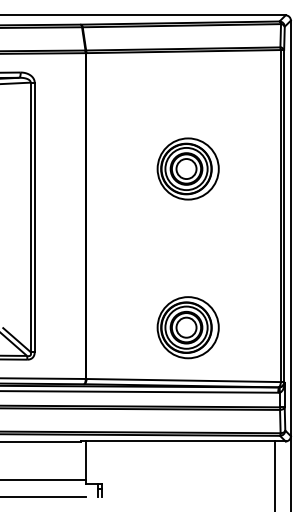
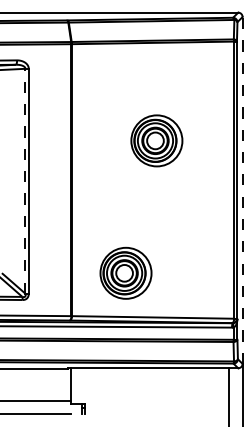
line: (30, 217) -> (25, 181), solid -> dashed
line: (290, 228) -> (242, 190), solid -> dashed
part: (187, 327) -> (125, 273), moved

